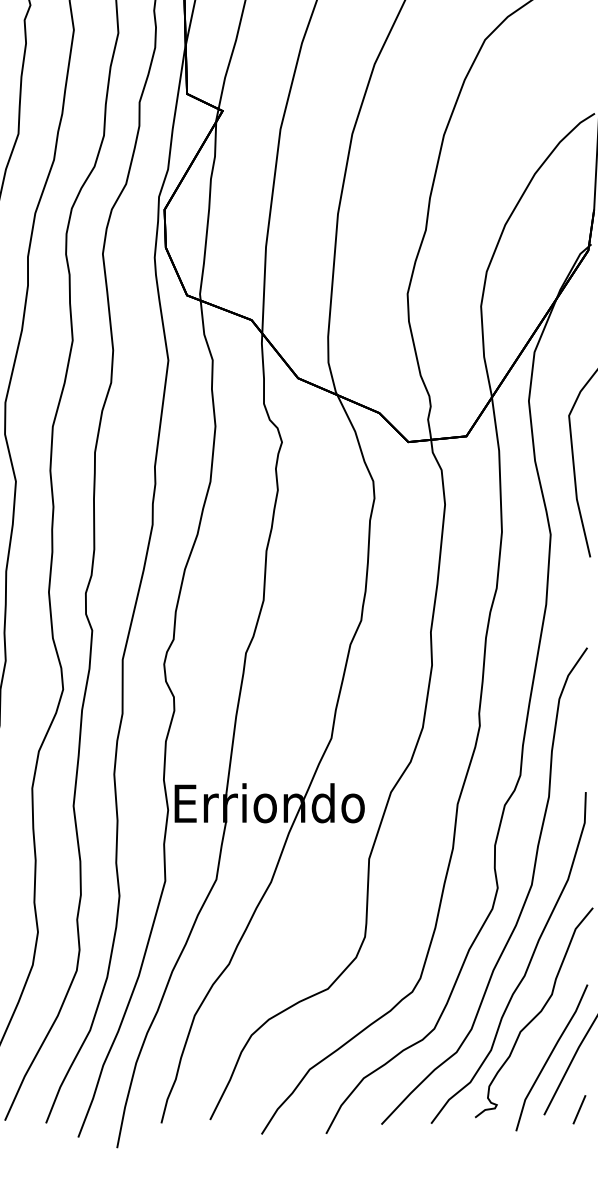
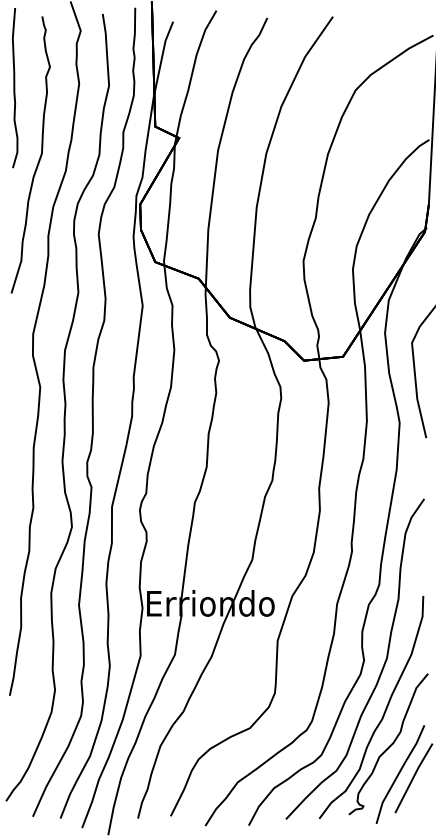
line: (578, 1109) -> (418, 809), removed

